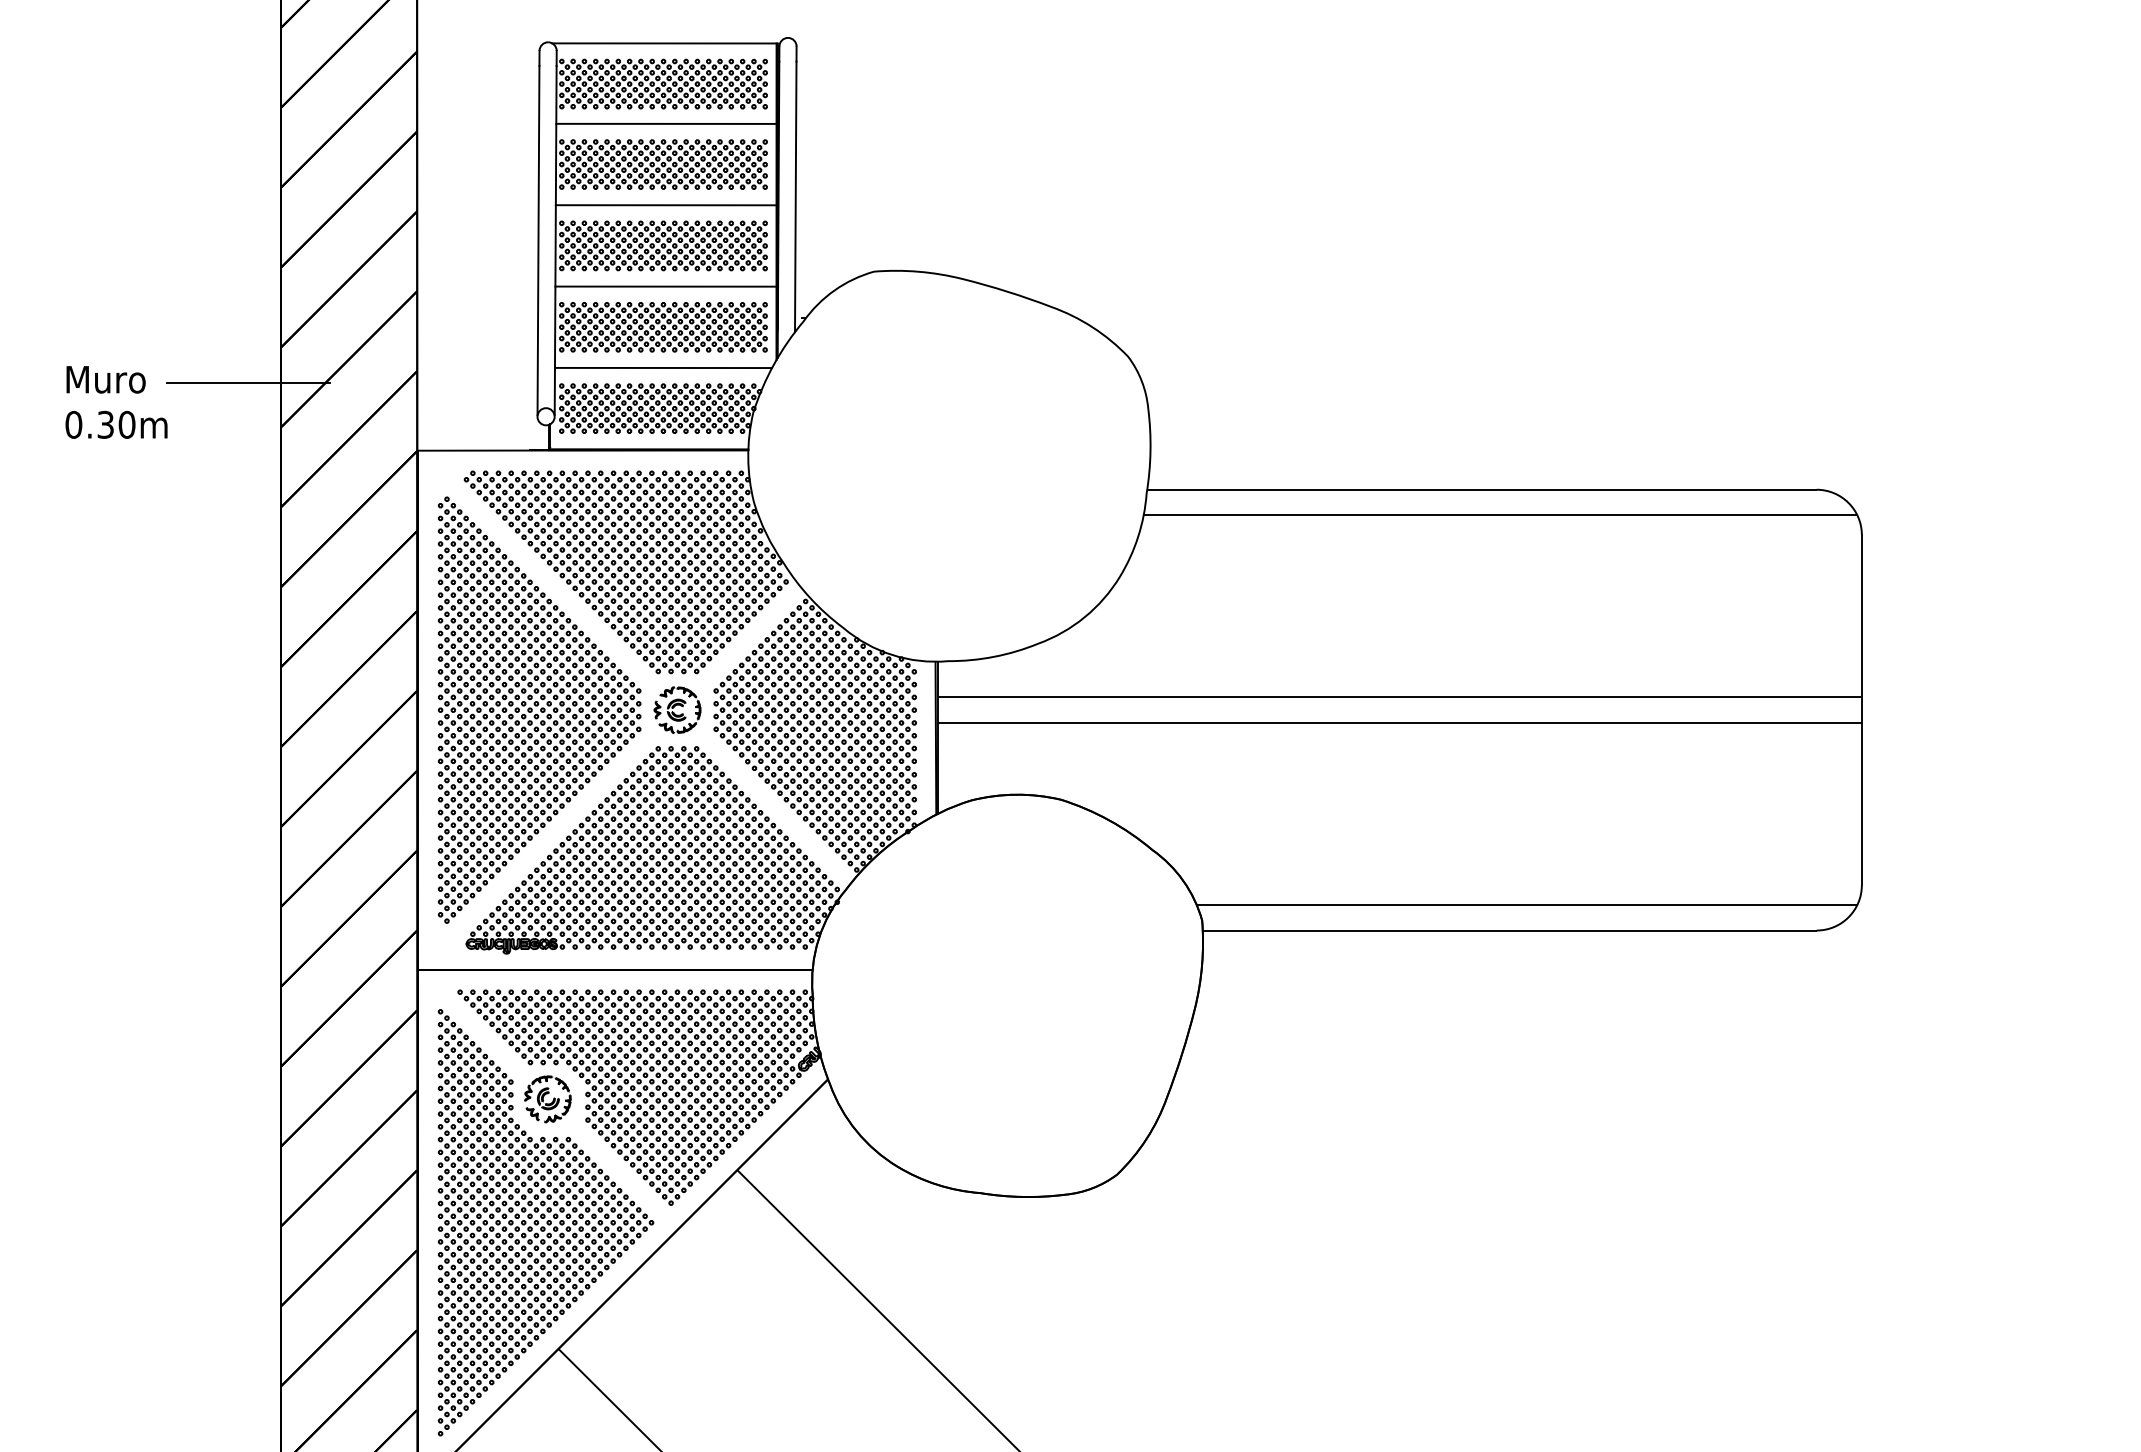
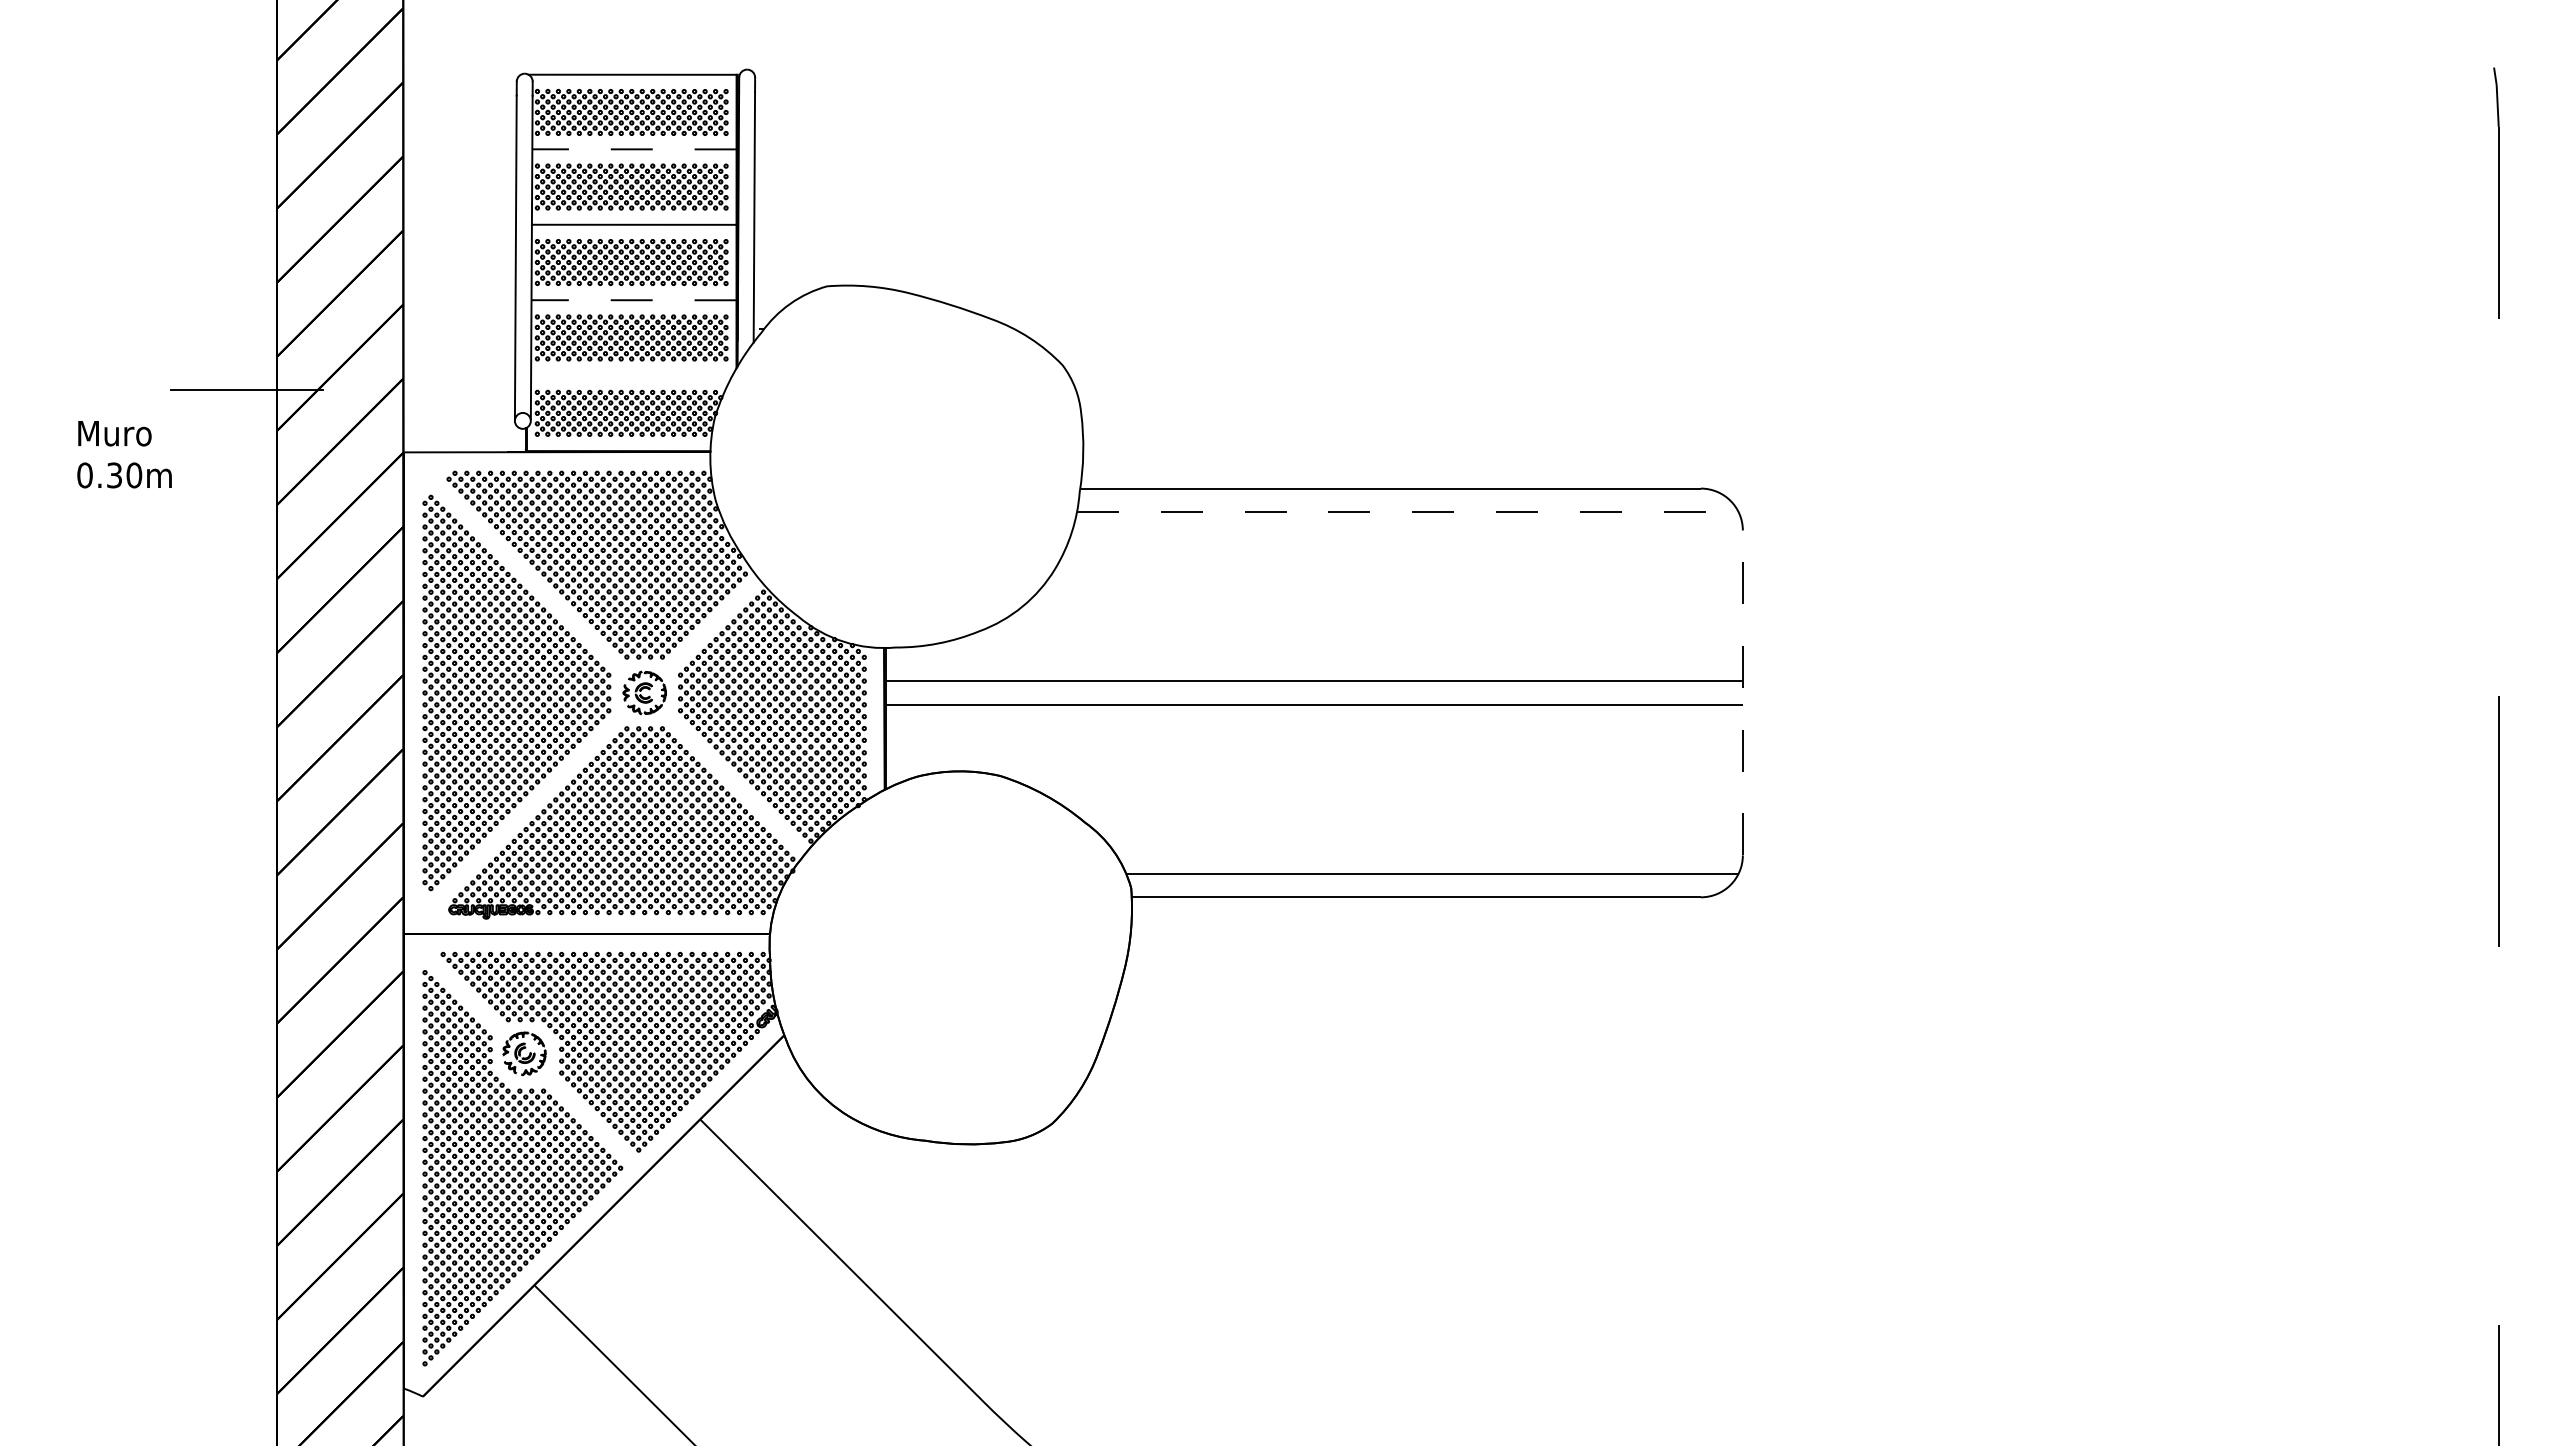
line: (665, 124) -> (633, 149), solid -> dashed
line: (665, 286) -> (633, 300), solid -> dashed
line: (663, 367) -> (631, 375), removed
text: (116, 402) -> (124, 454), moved
line: (1500, 515) -> (1407, 512), solid -> dashed
line: (1861, 709) -> (1742, 692), solid -> dashed

